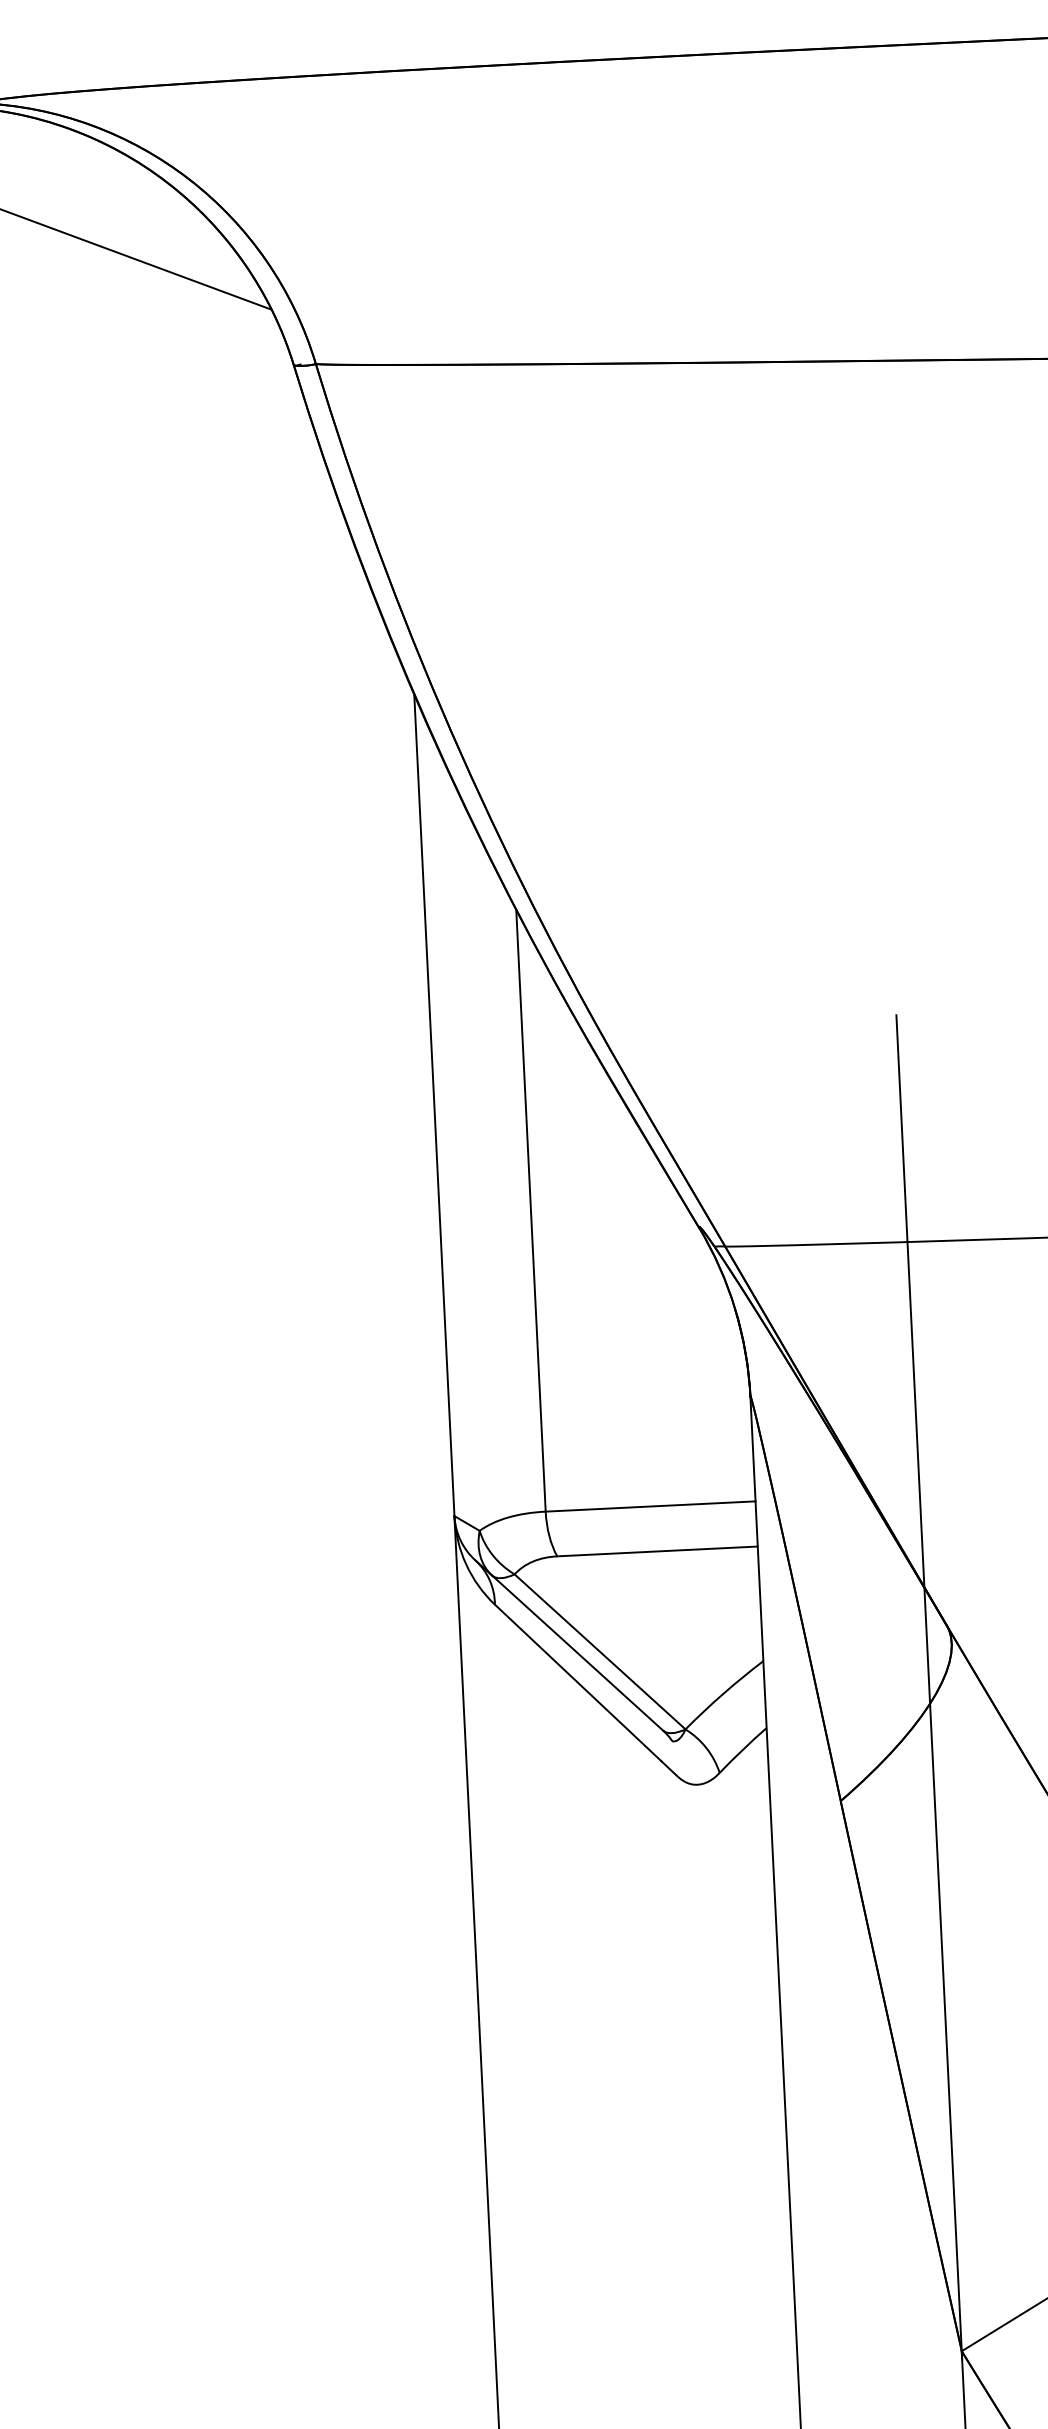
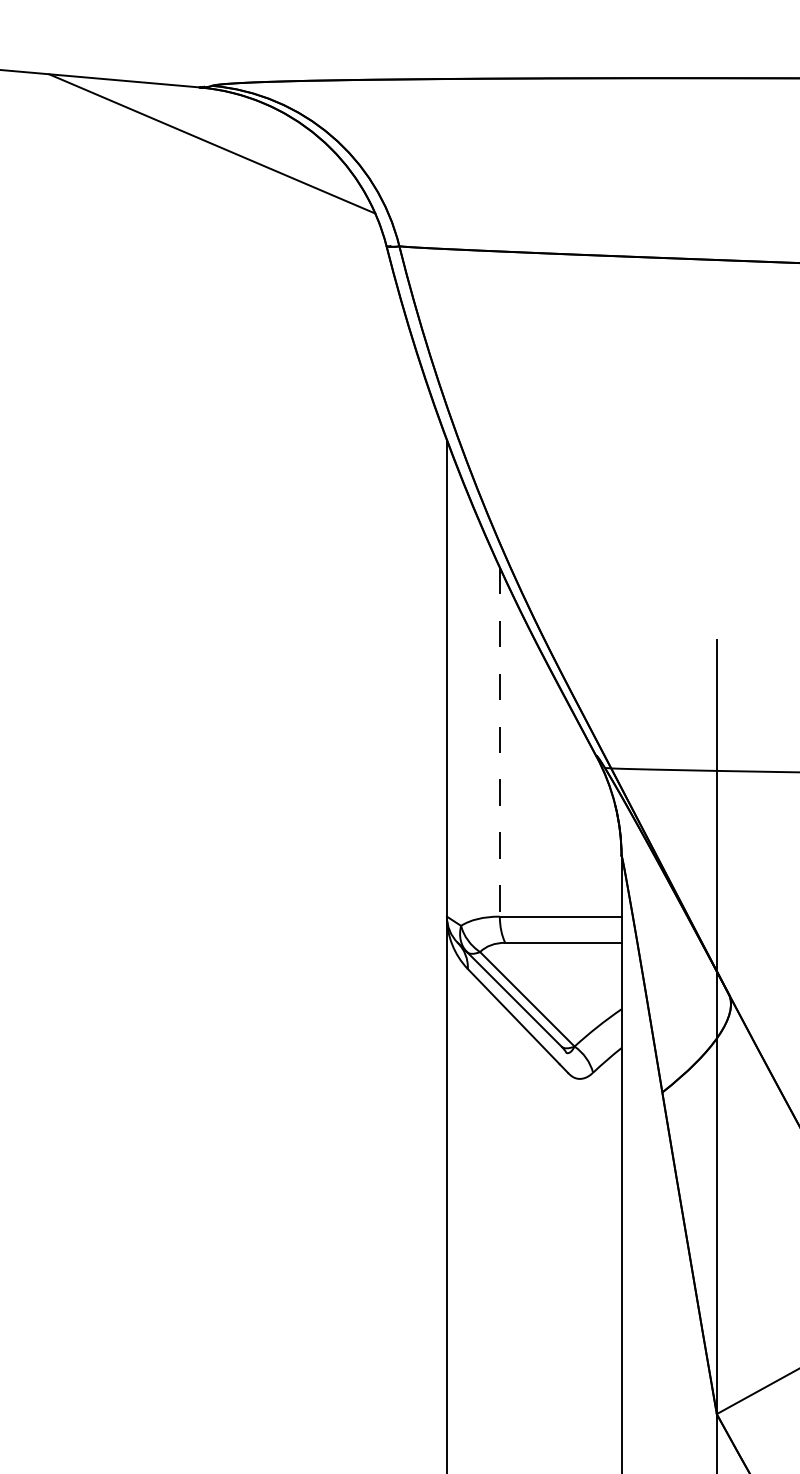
line: (530, 1211) -> (499, 742), solid -> dashed

